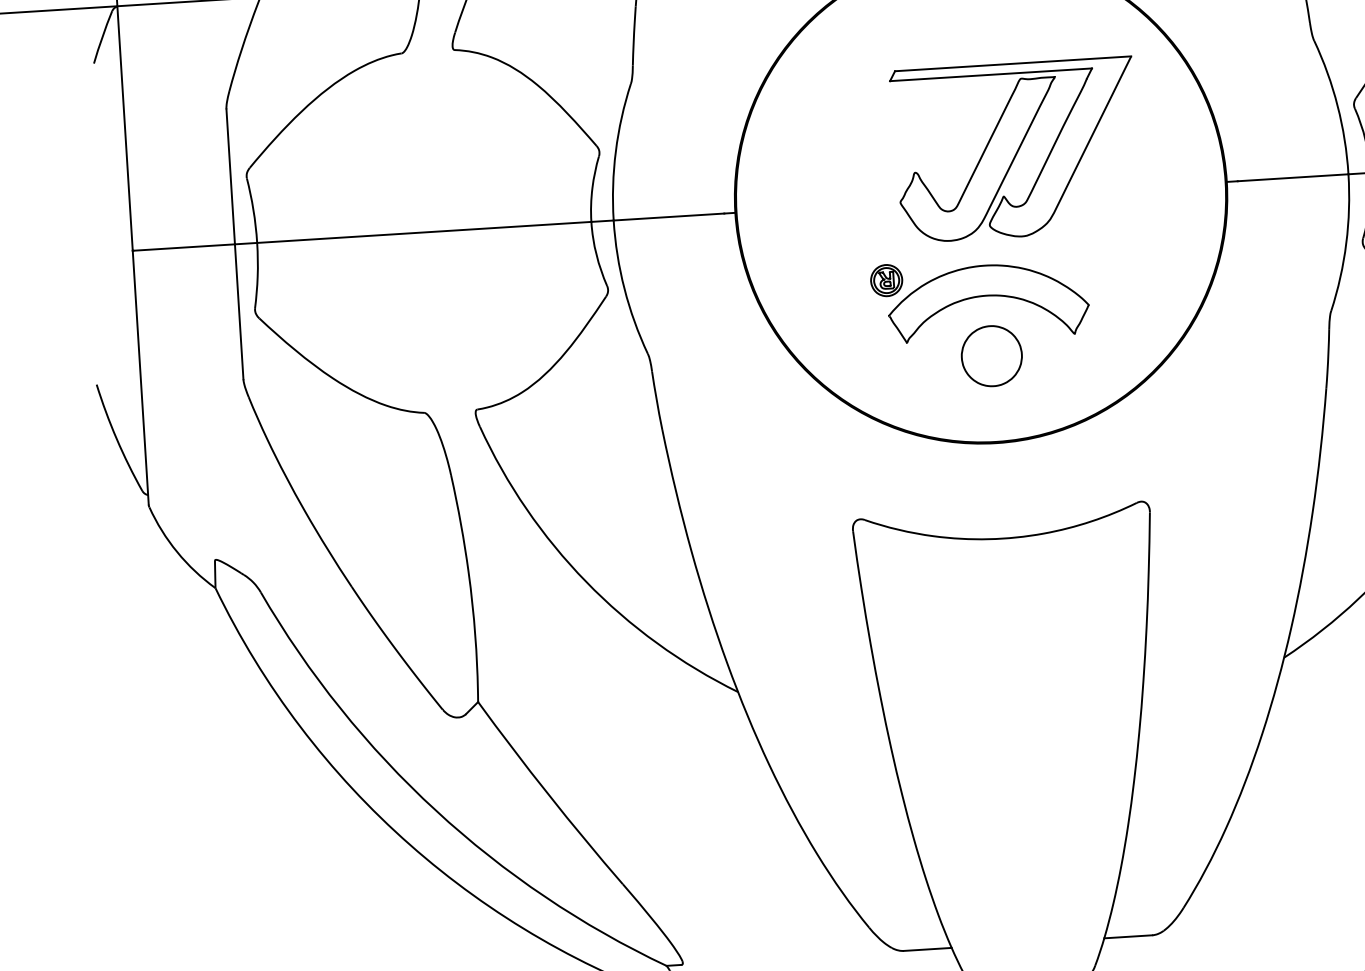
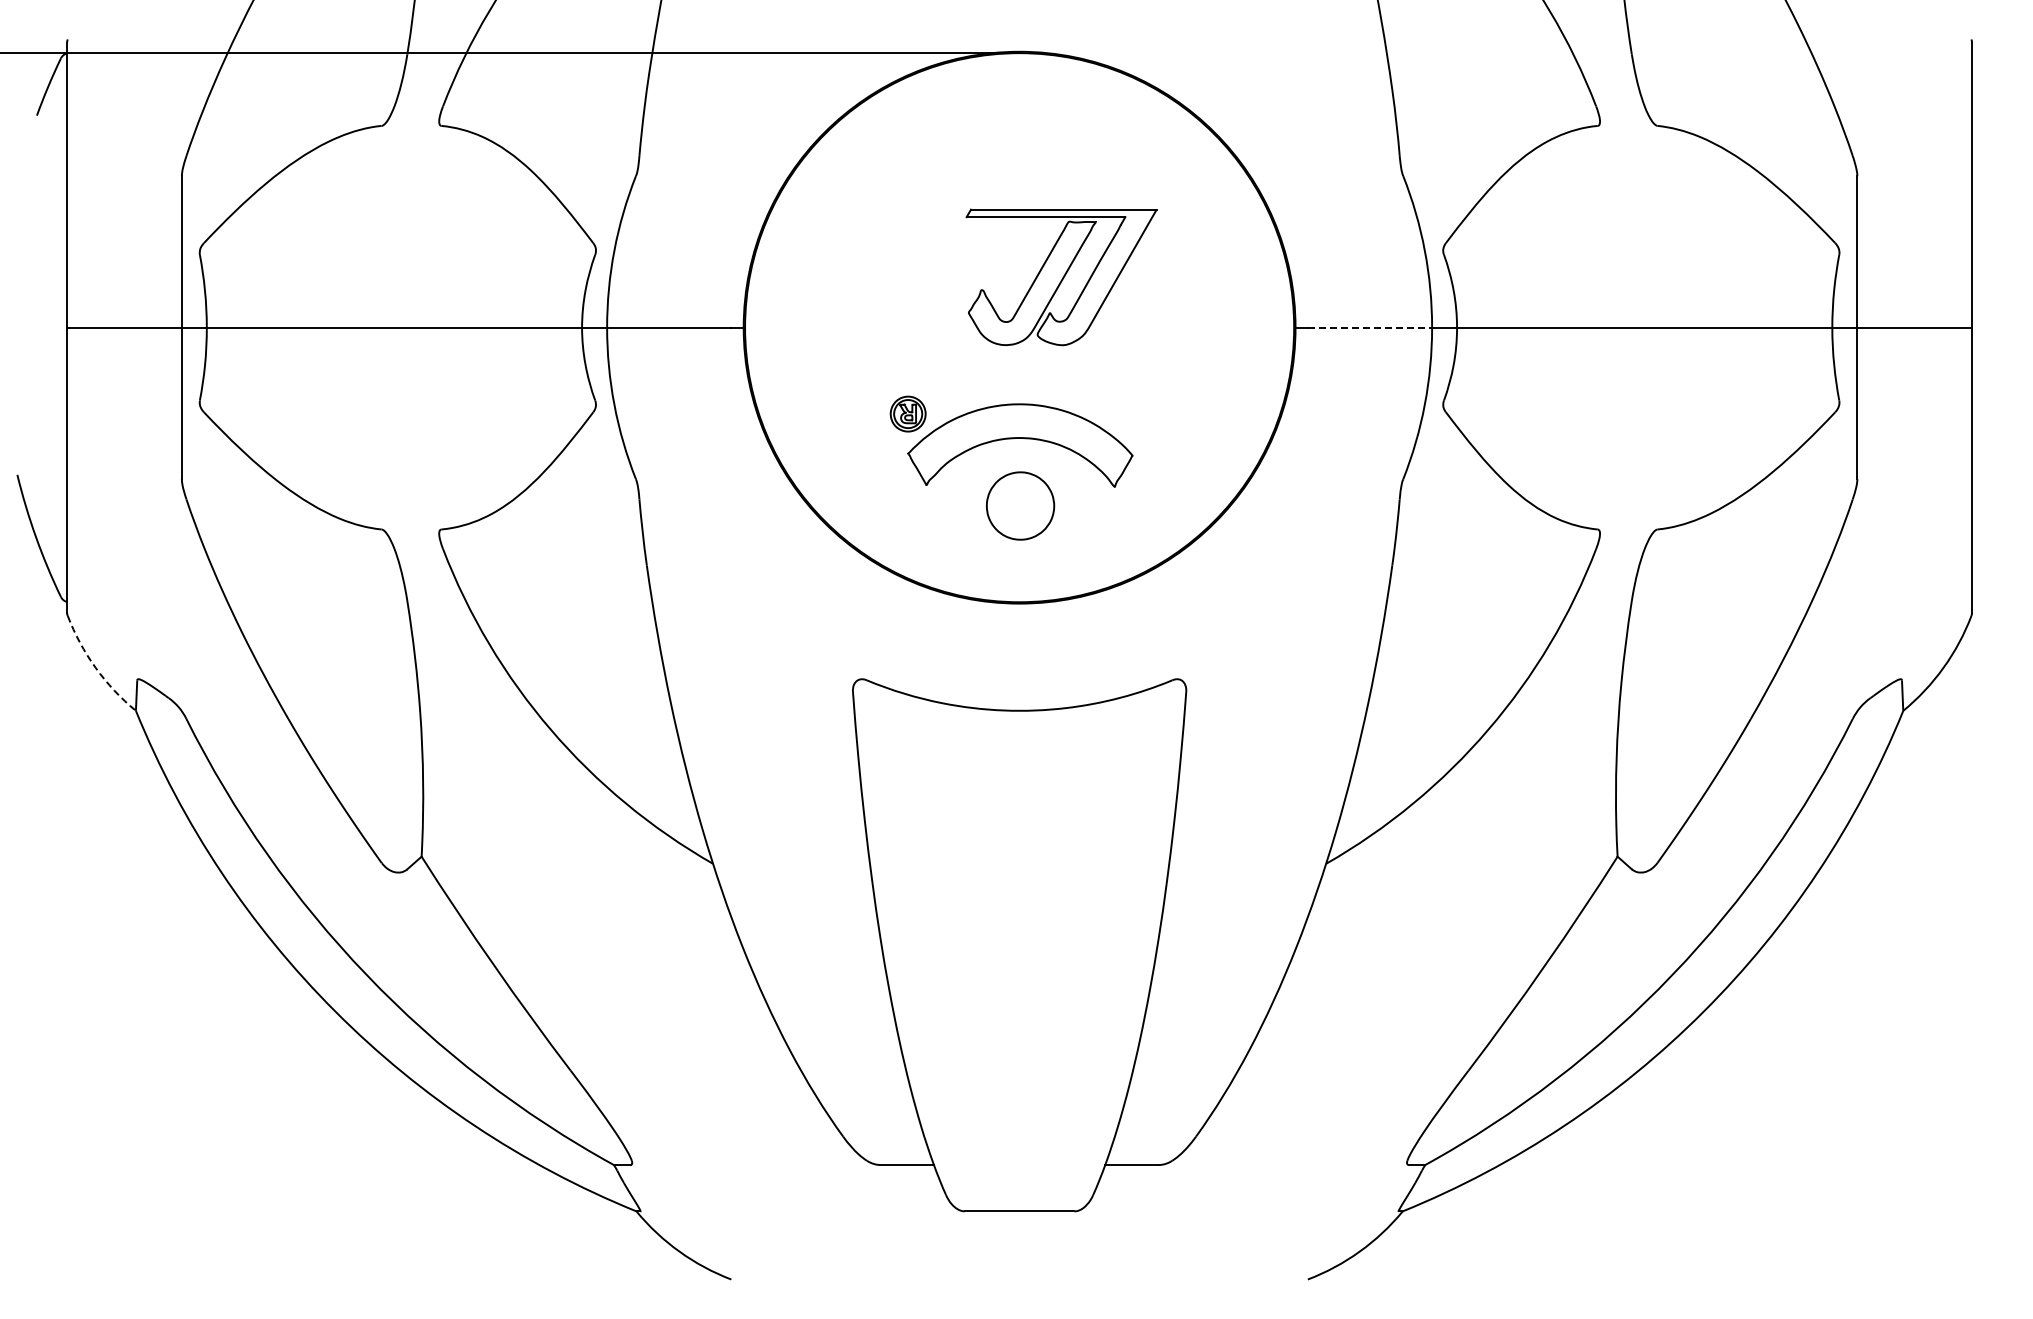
part: (1015, 150) -> (1061, 277), size x0.7
line: (1293, 177) -> (1370, 327), solid -> dashed
arc: (177, 551) -> (95, 667), solid -> dashed

